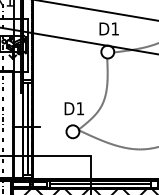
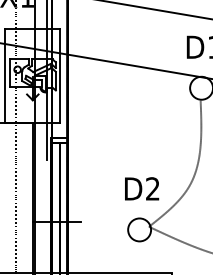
text: (79, 108) -> (151, 188), D1 -> D2

